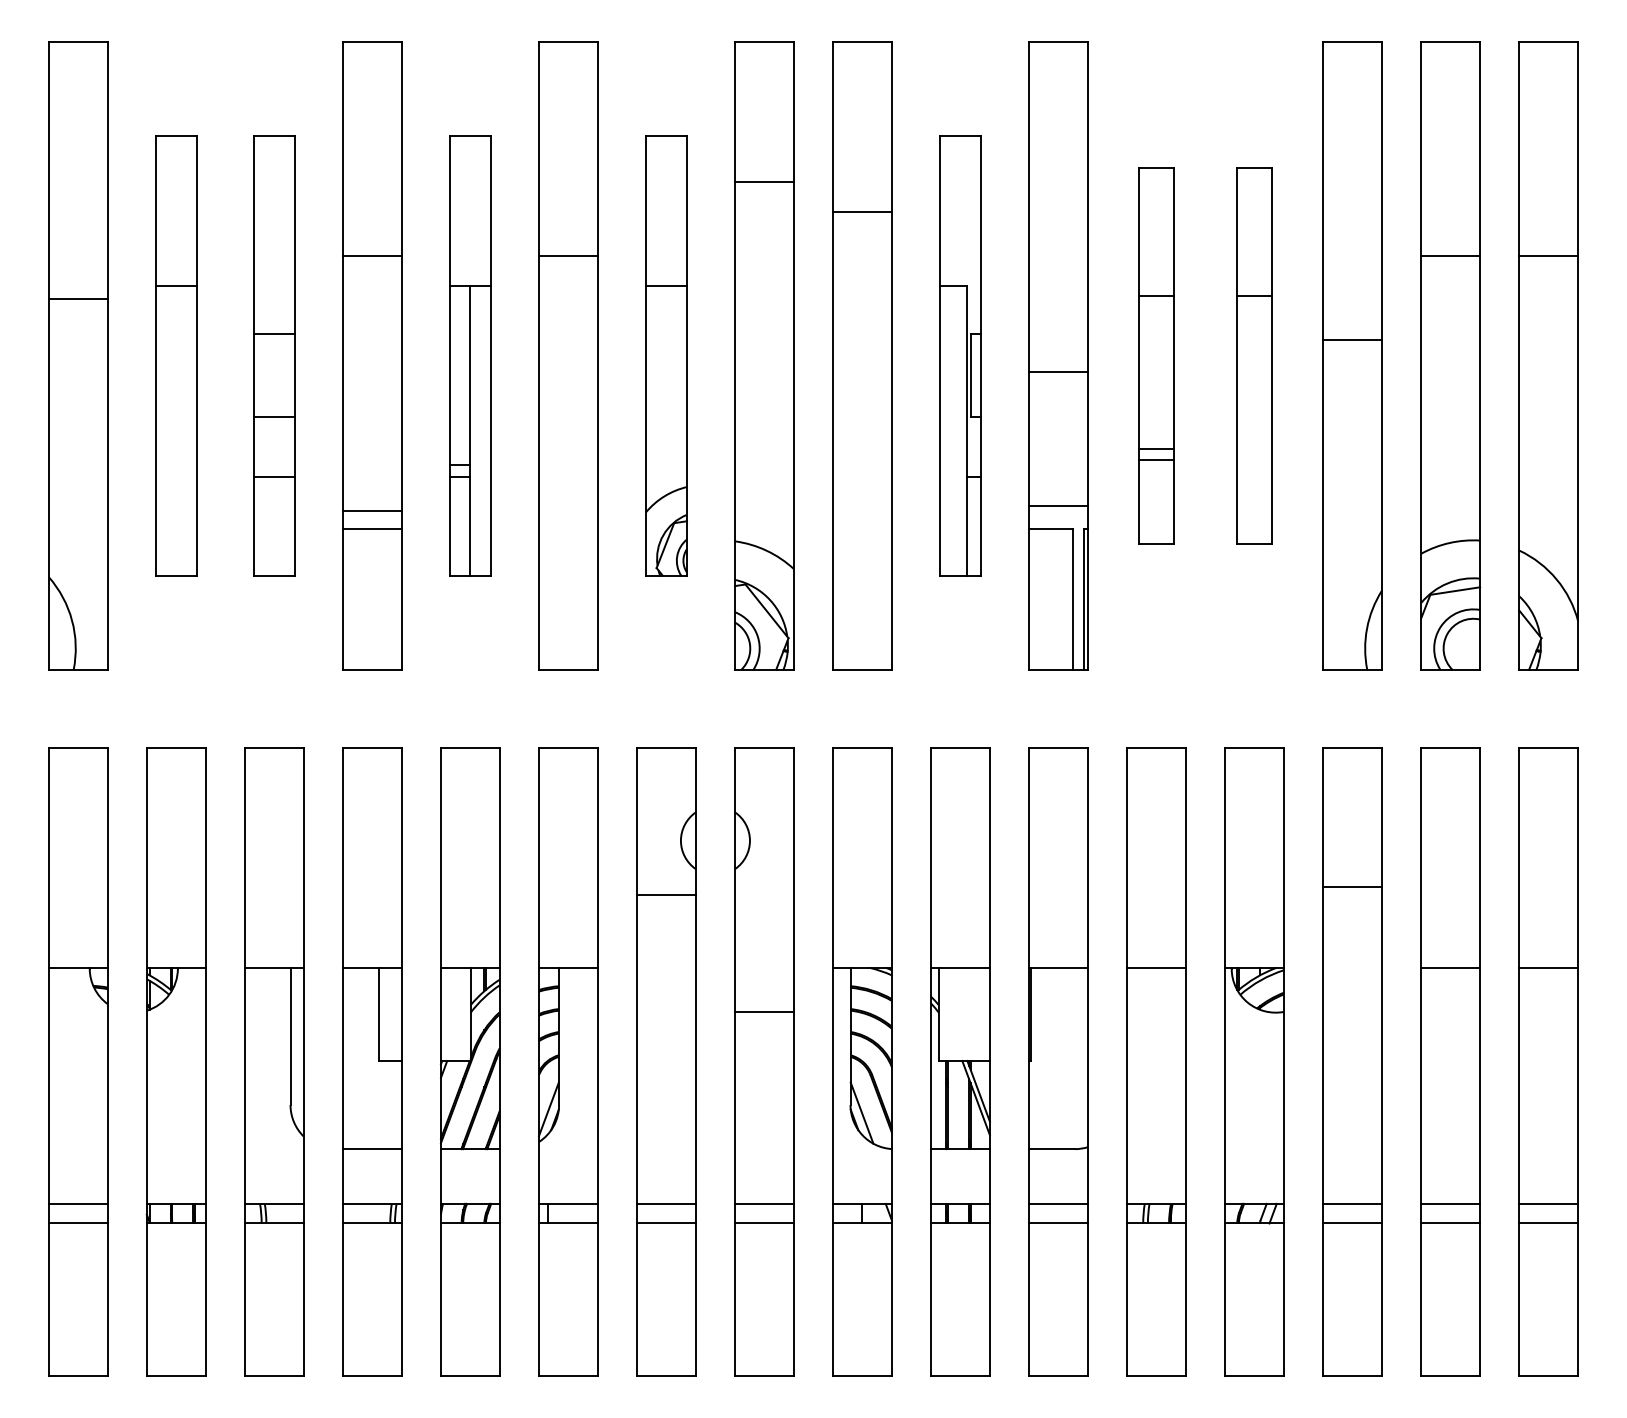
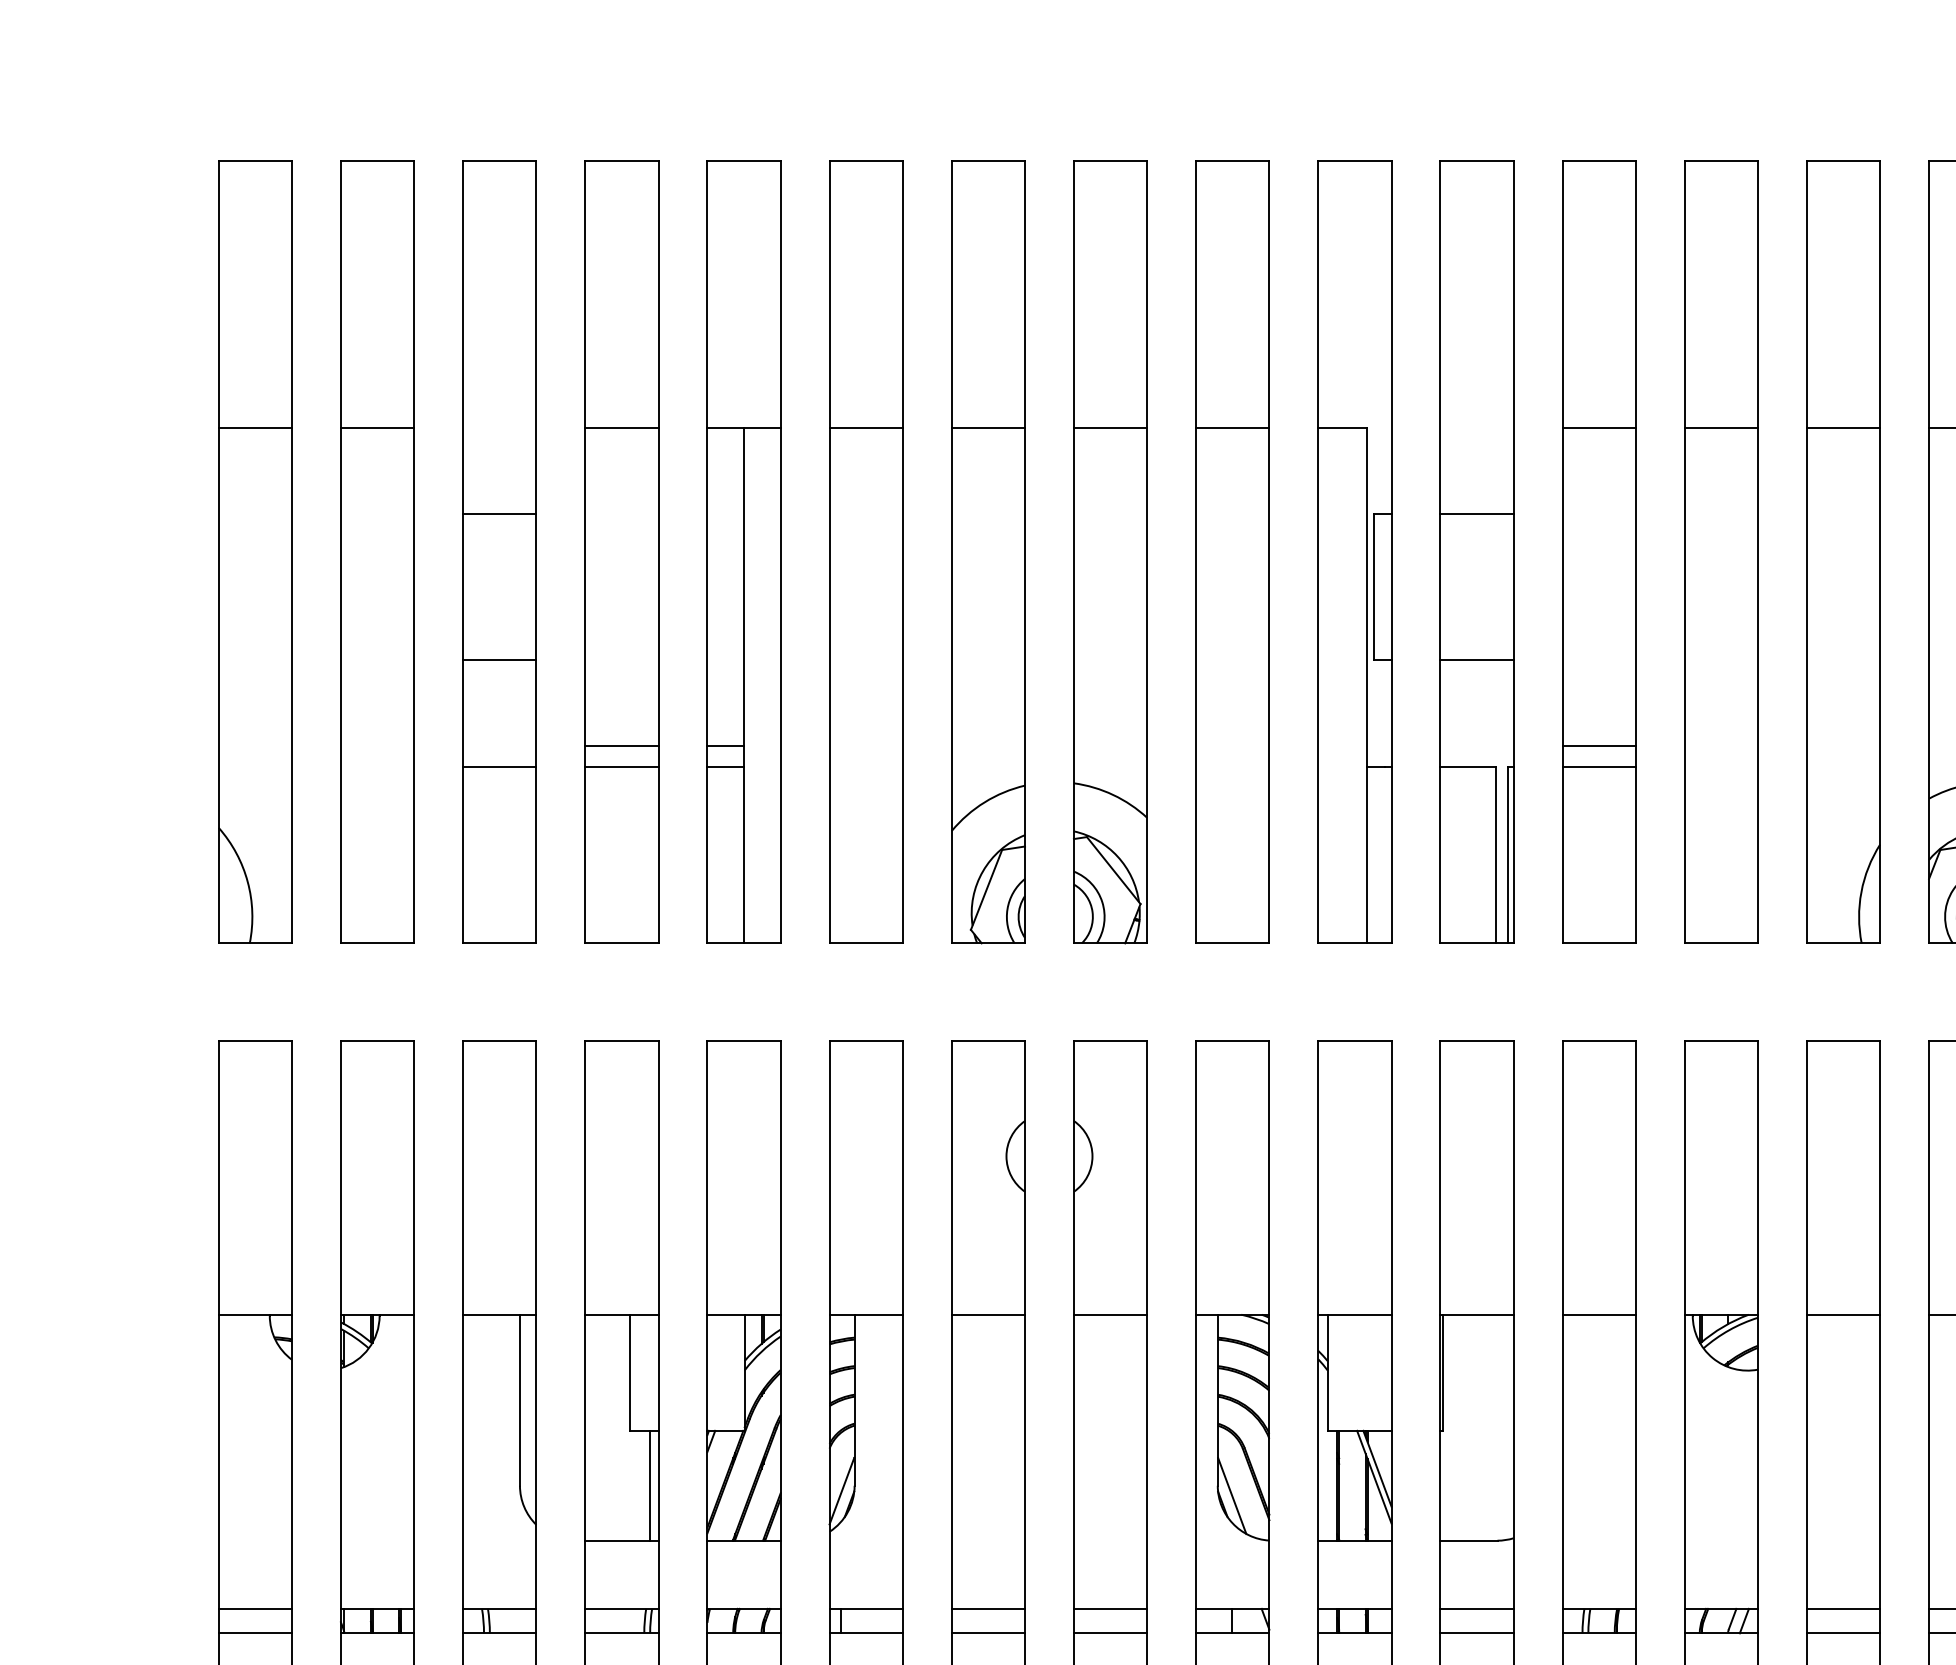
line: (764, 182) -> (1110, 428), moved
line: (862, 212) -> (1232, 428), moved
line: (77, 299) -> (254, 428), moved
line: (1352, 340) -> (1843, 428), moved
part: (176, 355) -> (377, 551), size x1.43
part: (274, 355) -> (500, 551), size x1.43
part: (470, 355) -> (744, 551), size x1.43
part: (666, 355) -> (988, 551), size x1.43
part: (960, 355) -> (1354, 551), size x1.43
part: (1156, 355) -> (1599, 551), size x1.67
part: (1254, 355) -> (1721, 551), size x1.67
line: (1058, 372) -> (1476, 514), moved
line: (1058, 505) -> (1476, 660), moved
line: (1352, 886) -> (1843, 1314), moved
line: (666, 894) -> (988, 1314), moved
line: (764, 1011) -> (1110, 1314), moved
line: (394, 1104) -> (649, 1485), added

